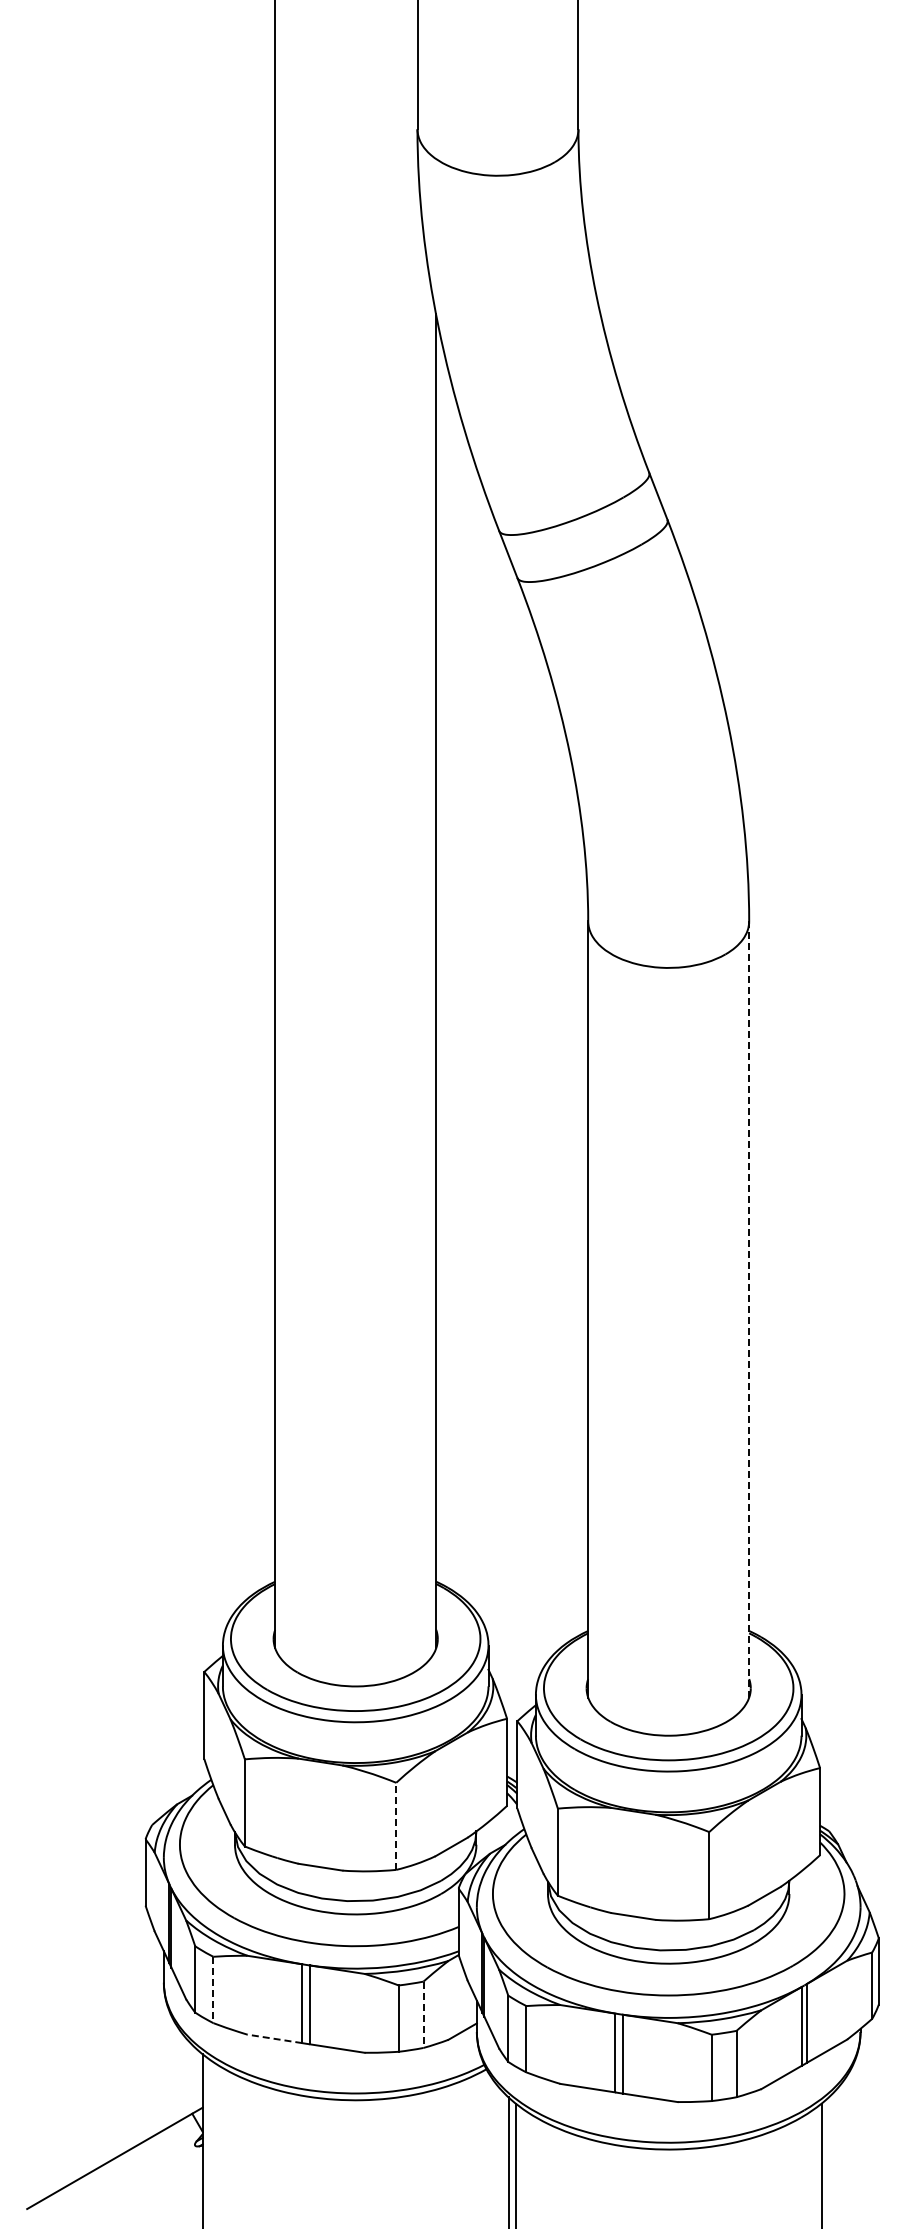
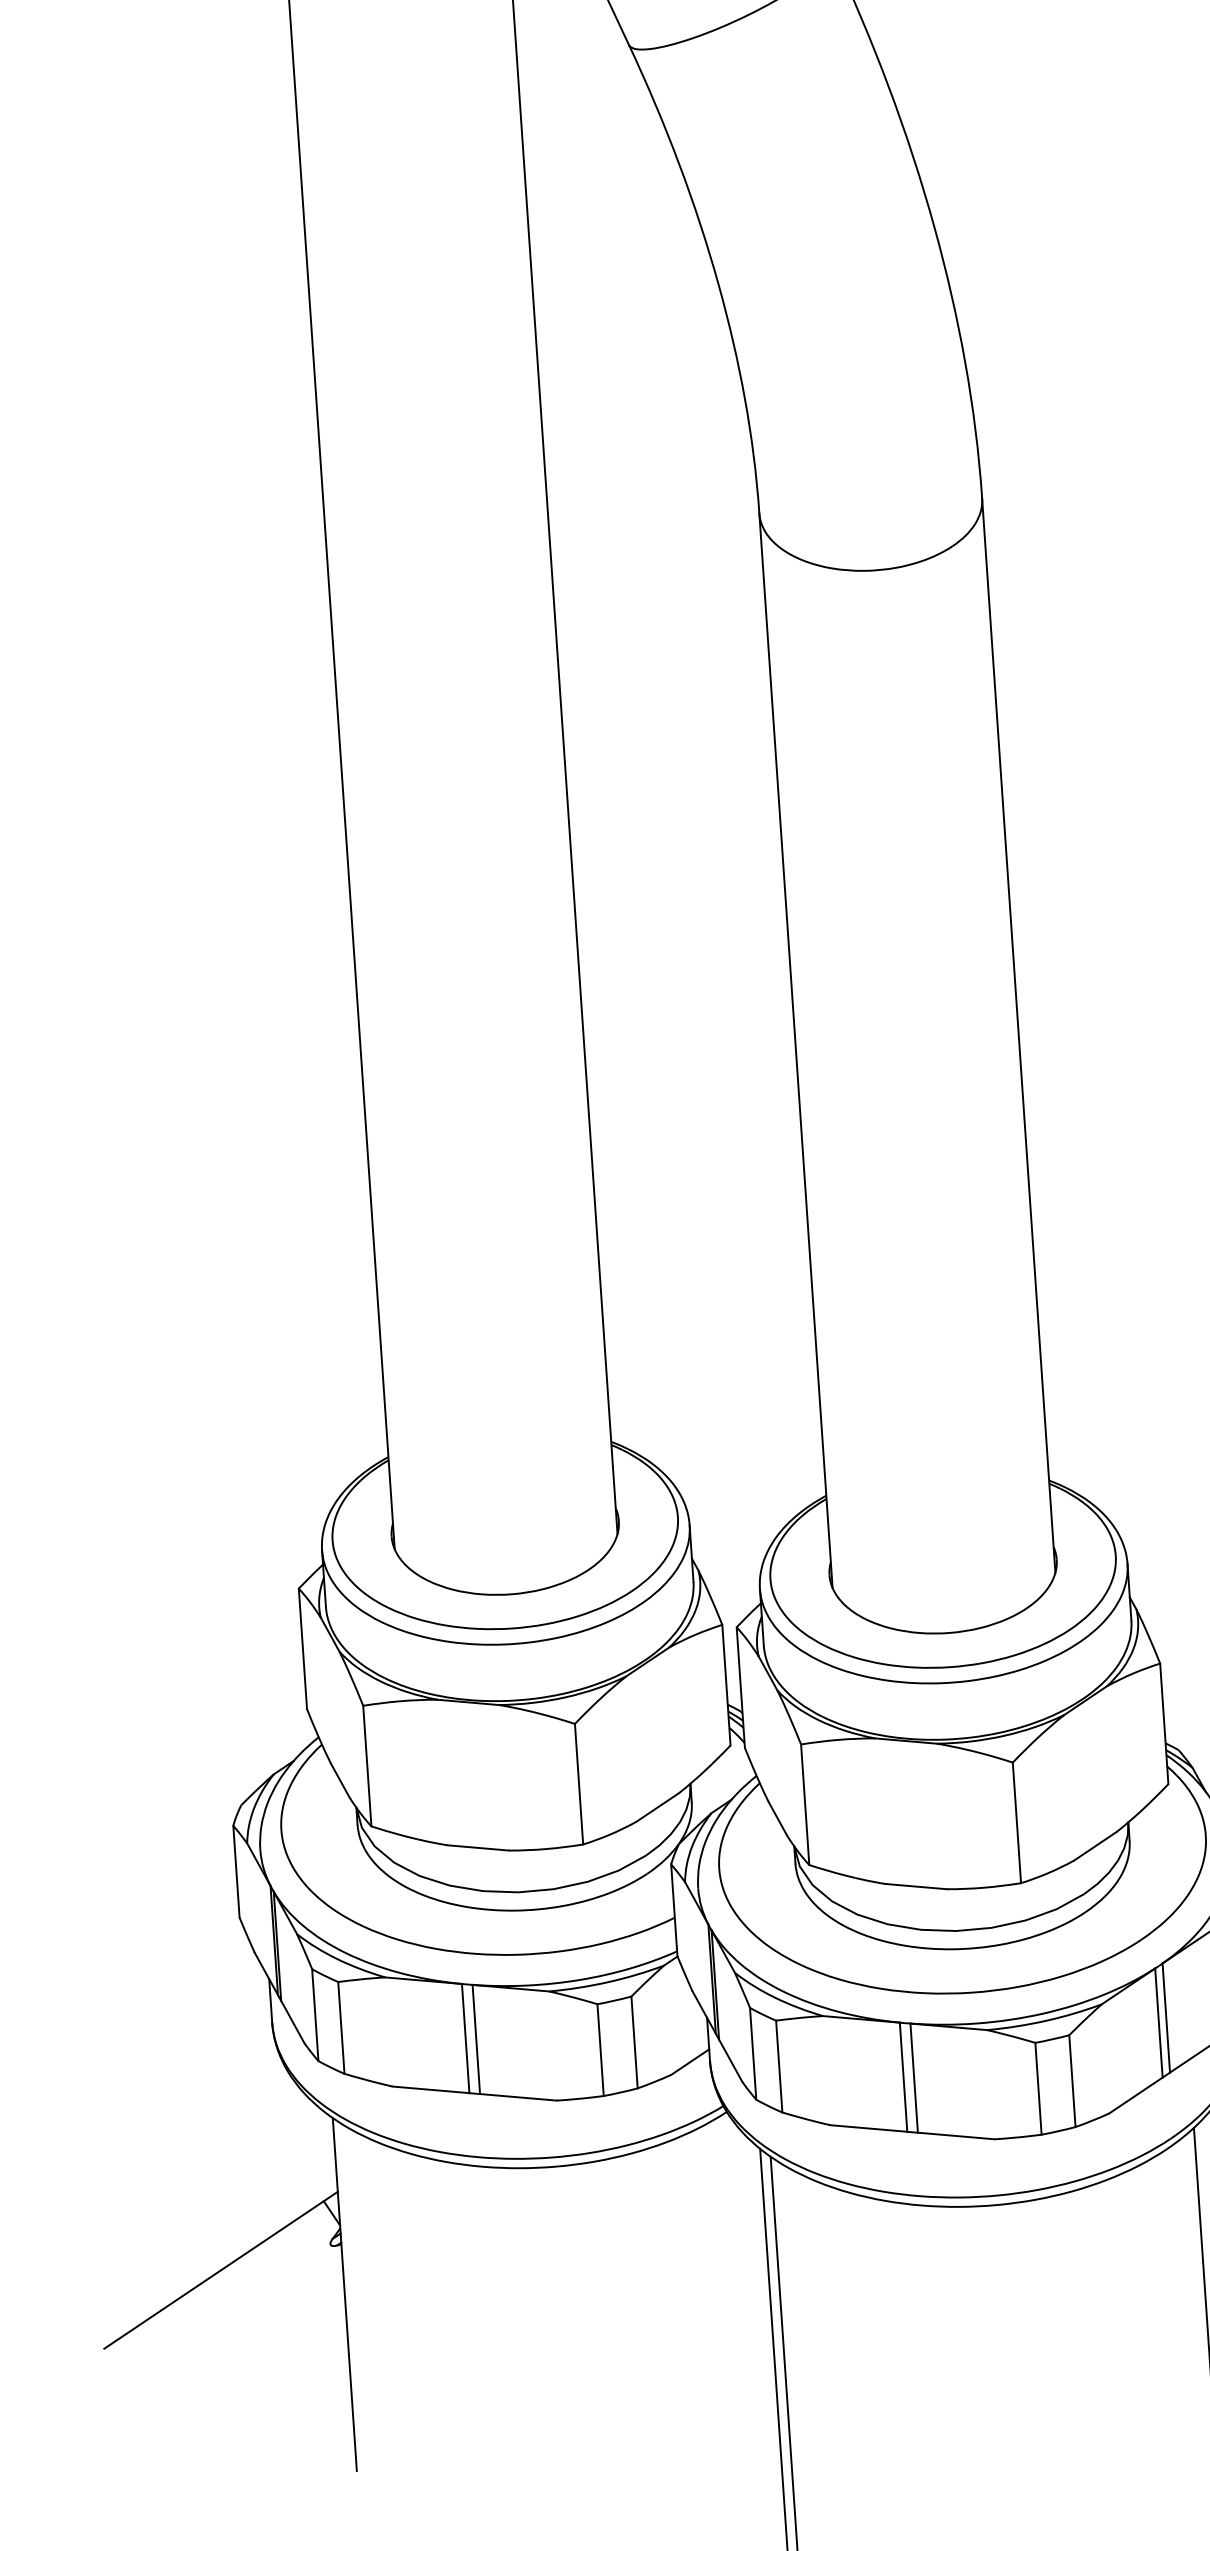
line: (749, 1309) -> (1019, 1035), dashed -> solid
line: (396, 1826) -> (579, 1784), dashed -> solid
line: (213, 1990) -> (341, 2028), dashed -> solid
line: (423, 2015) -> (634, 2043), dashed -> solid
line: (274, 2038) -> (430, 2089), dashed -> solid

